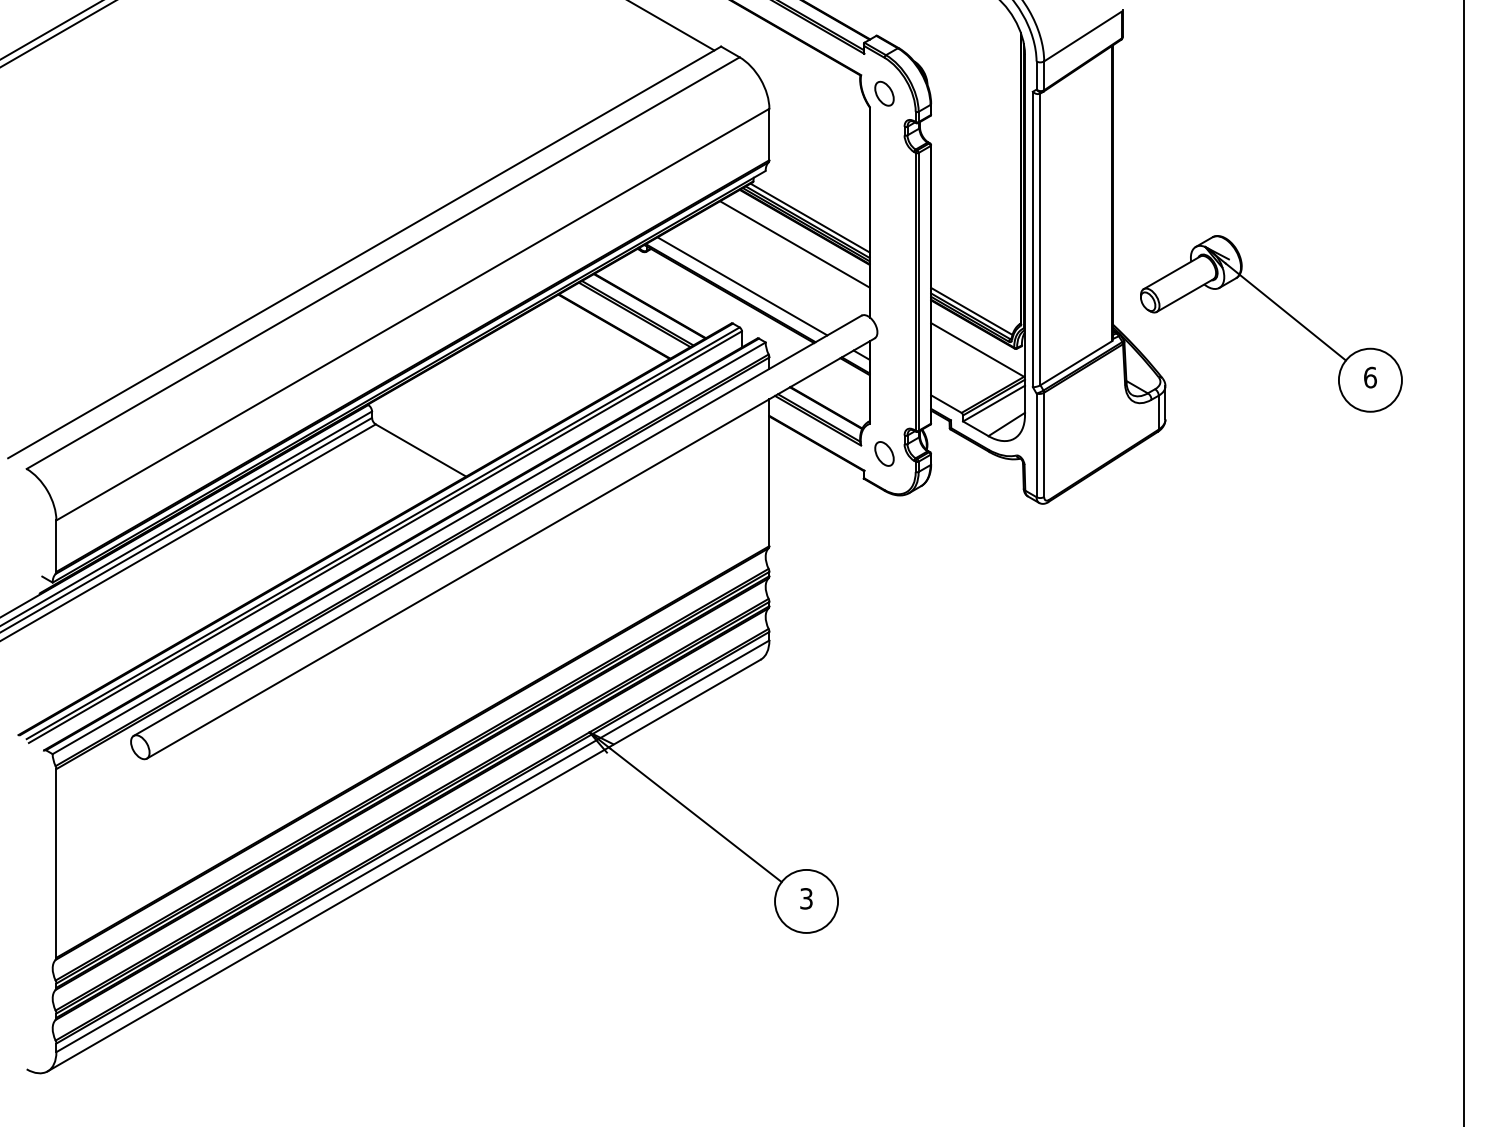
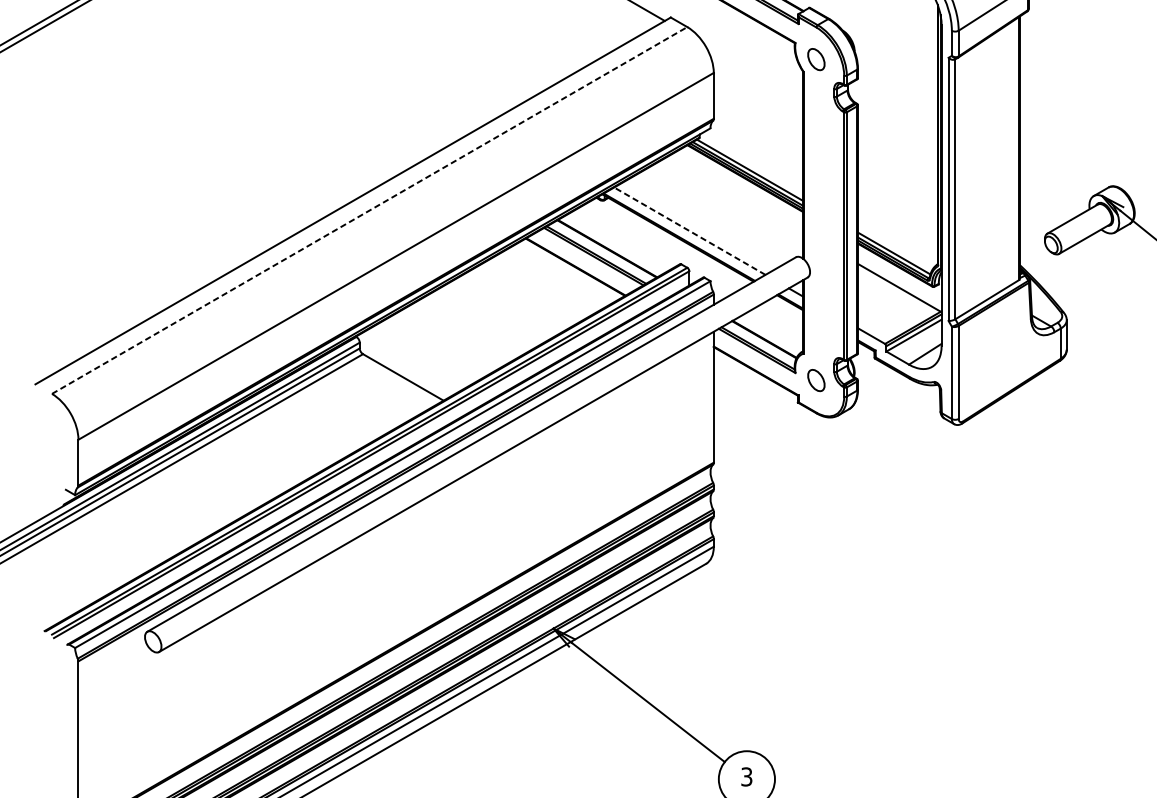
line: (794, 244) -> (736, 193), removed
line: (383, 263) -> (369, 210), solid -> dashed
line: (742, 286) -> (689, 231), solid -> dashed

